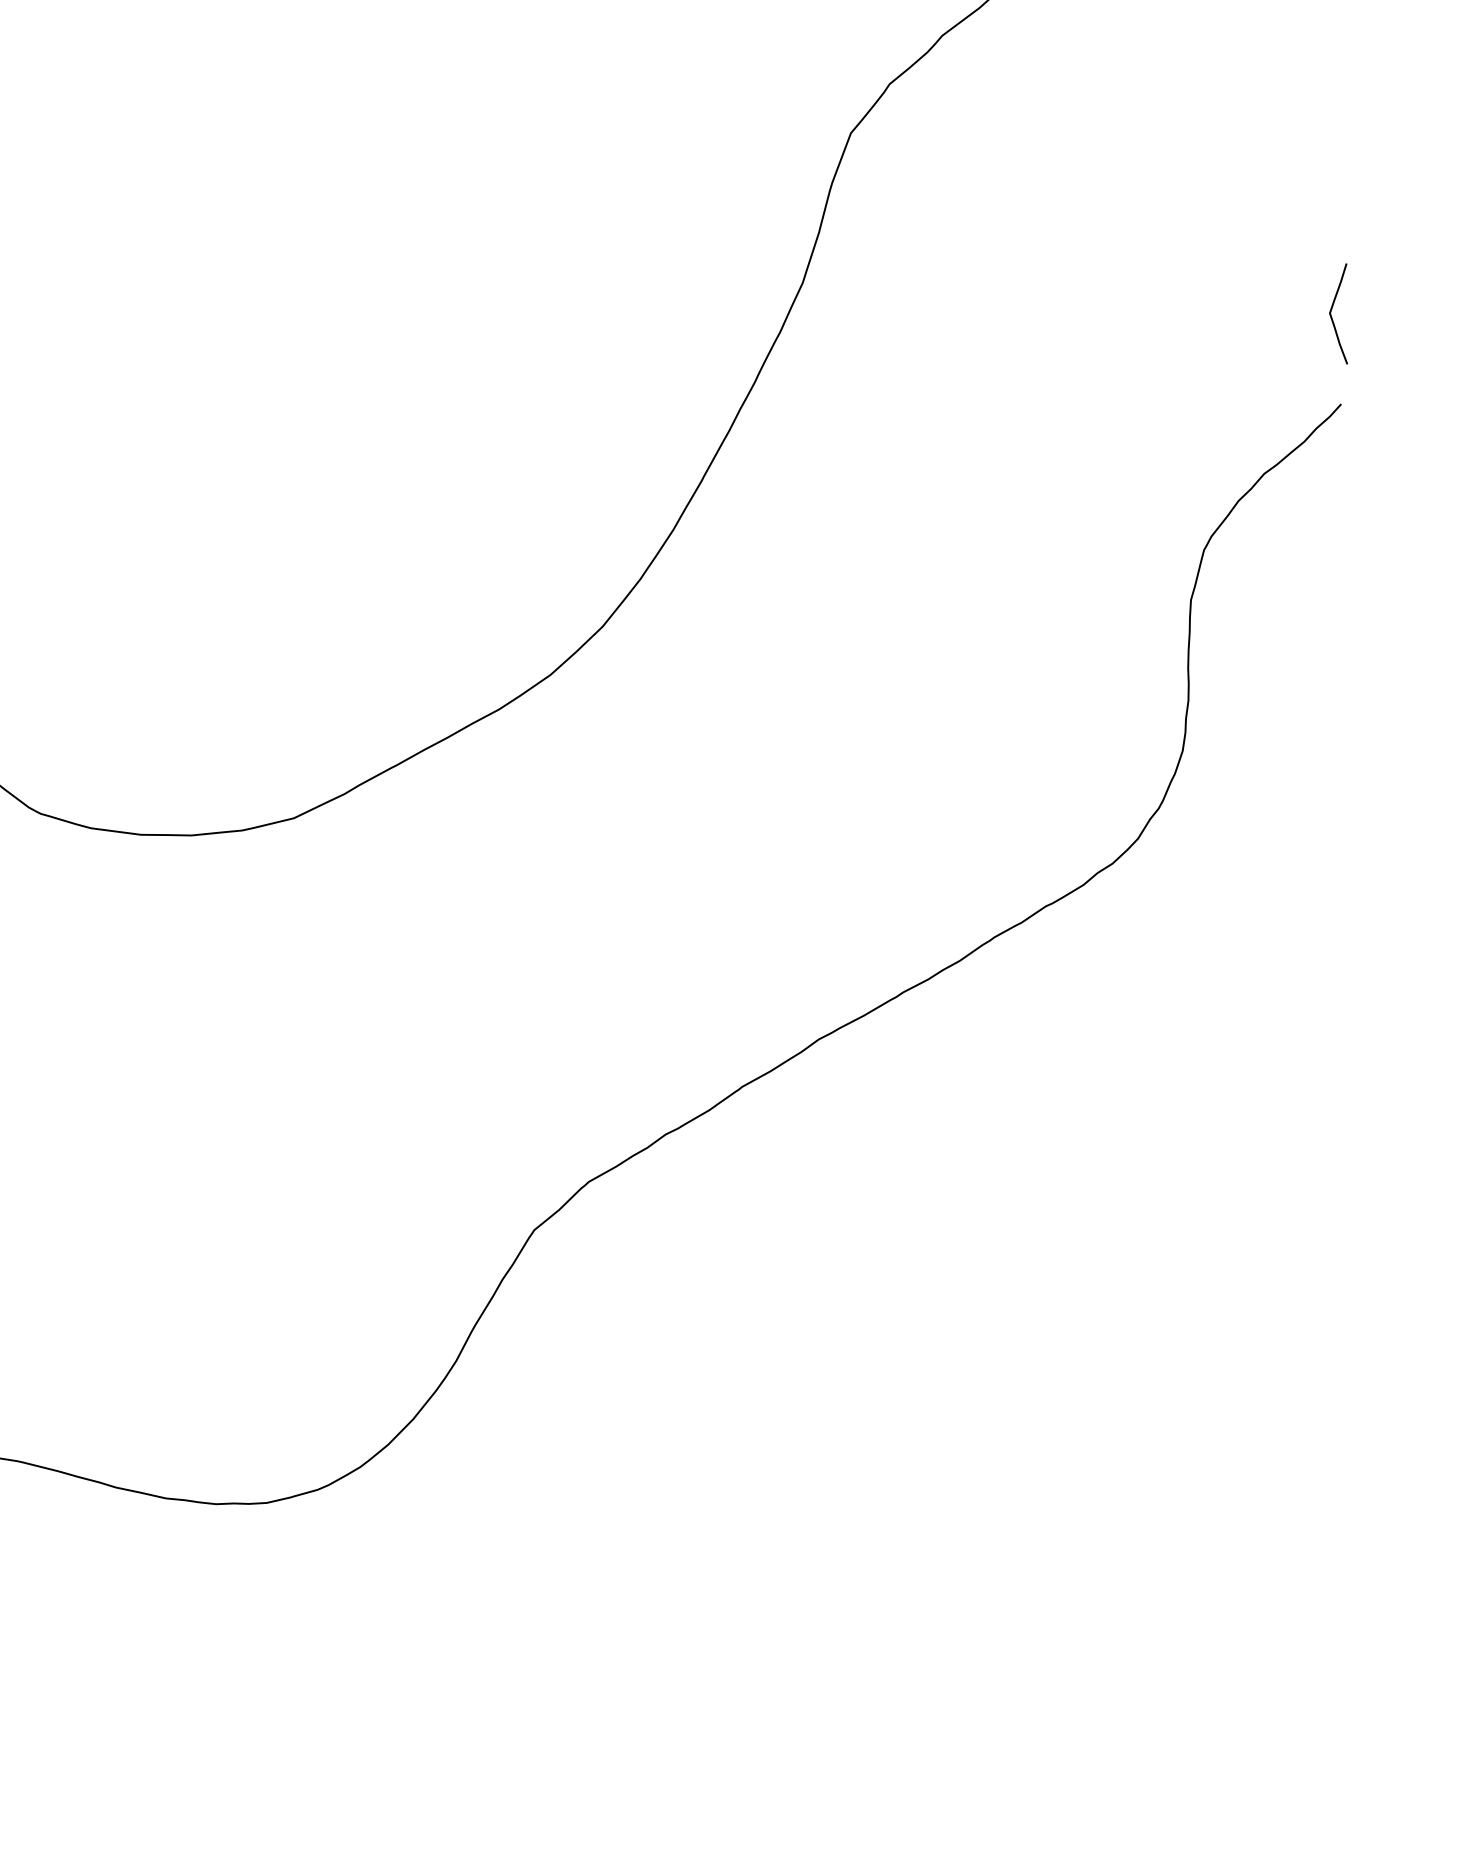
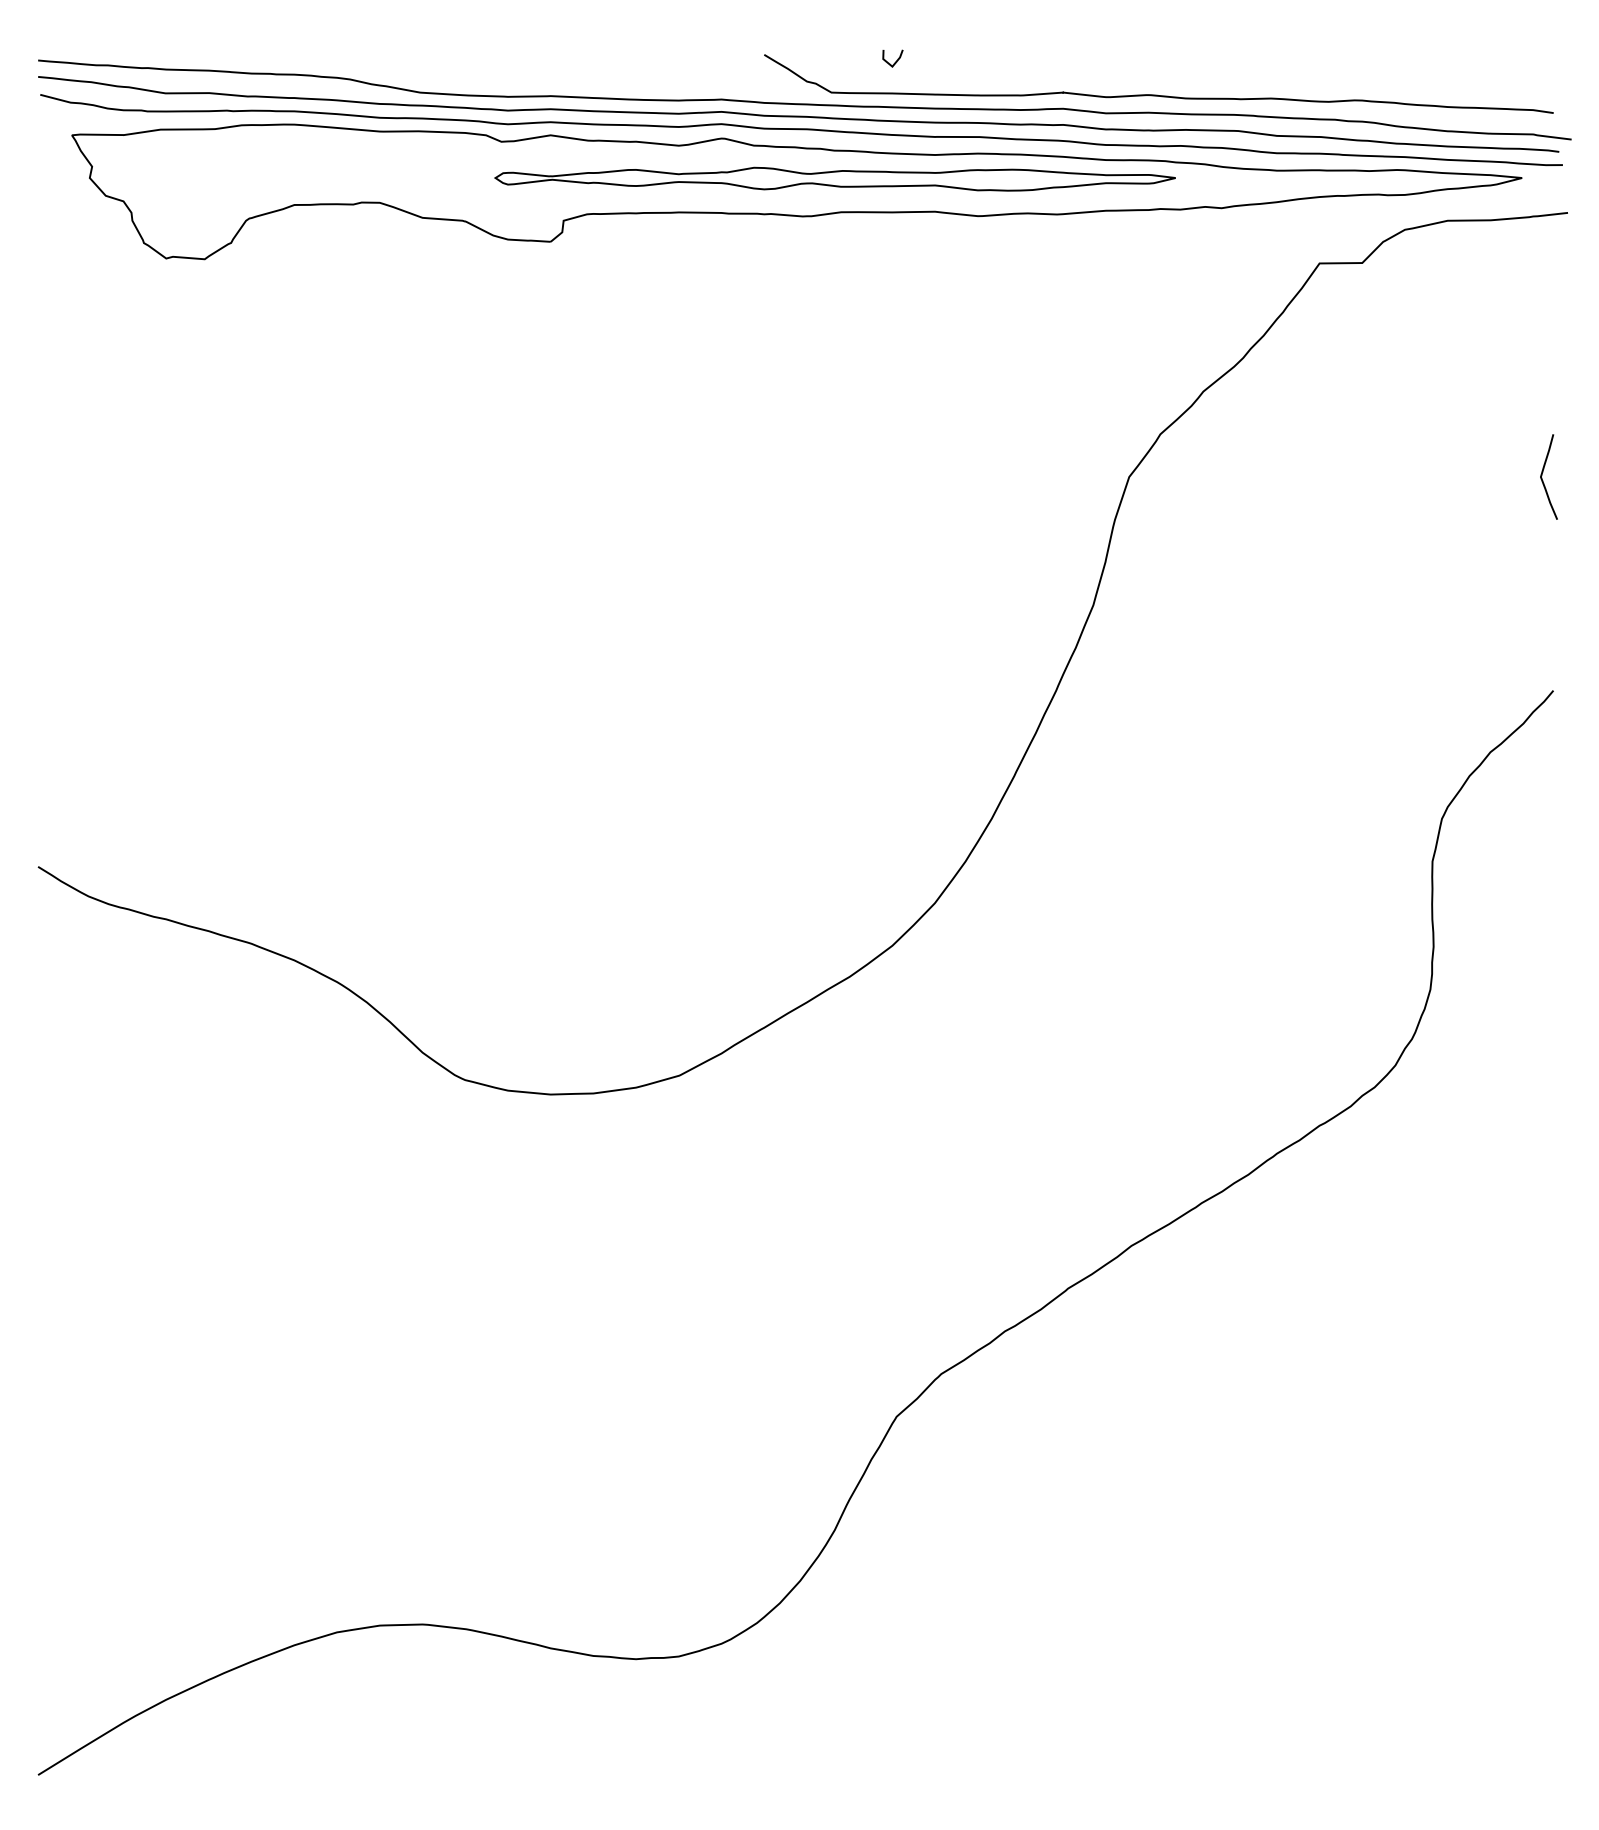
curve: (1331, 311) -> (1542, 475), moved

